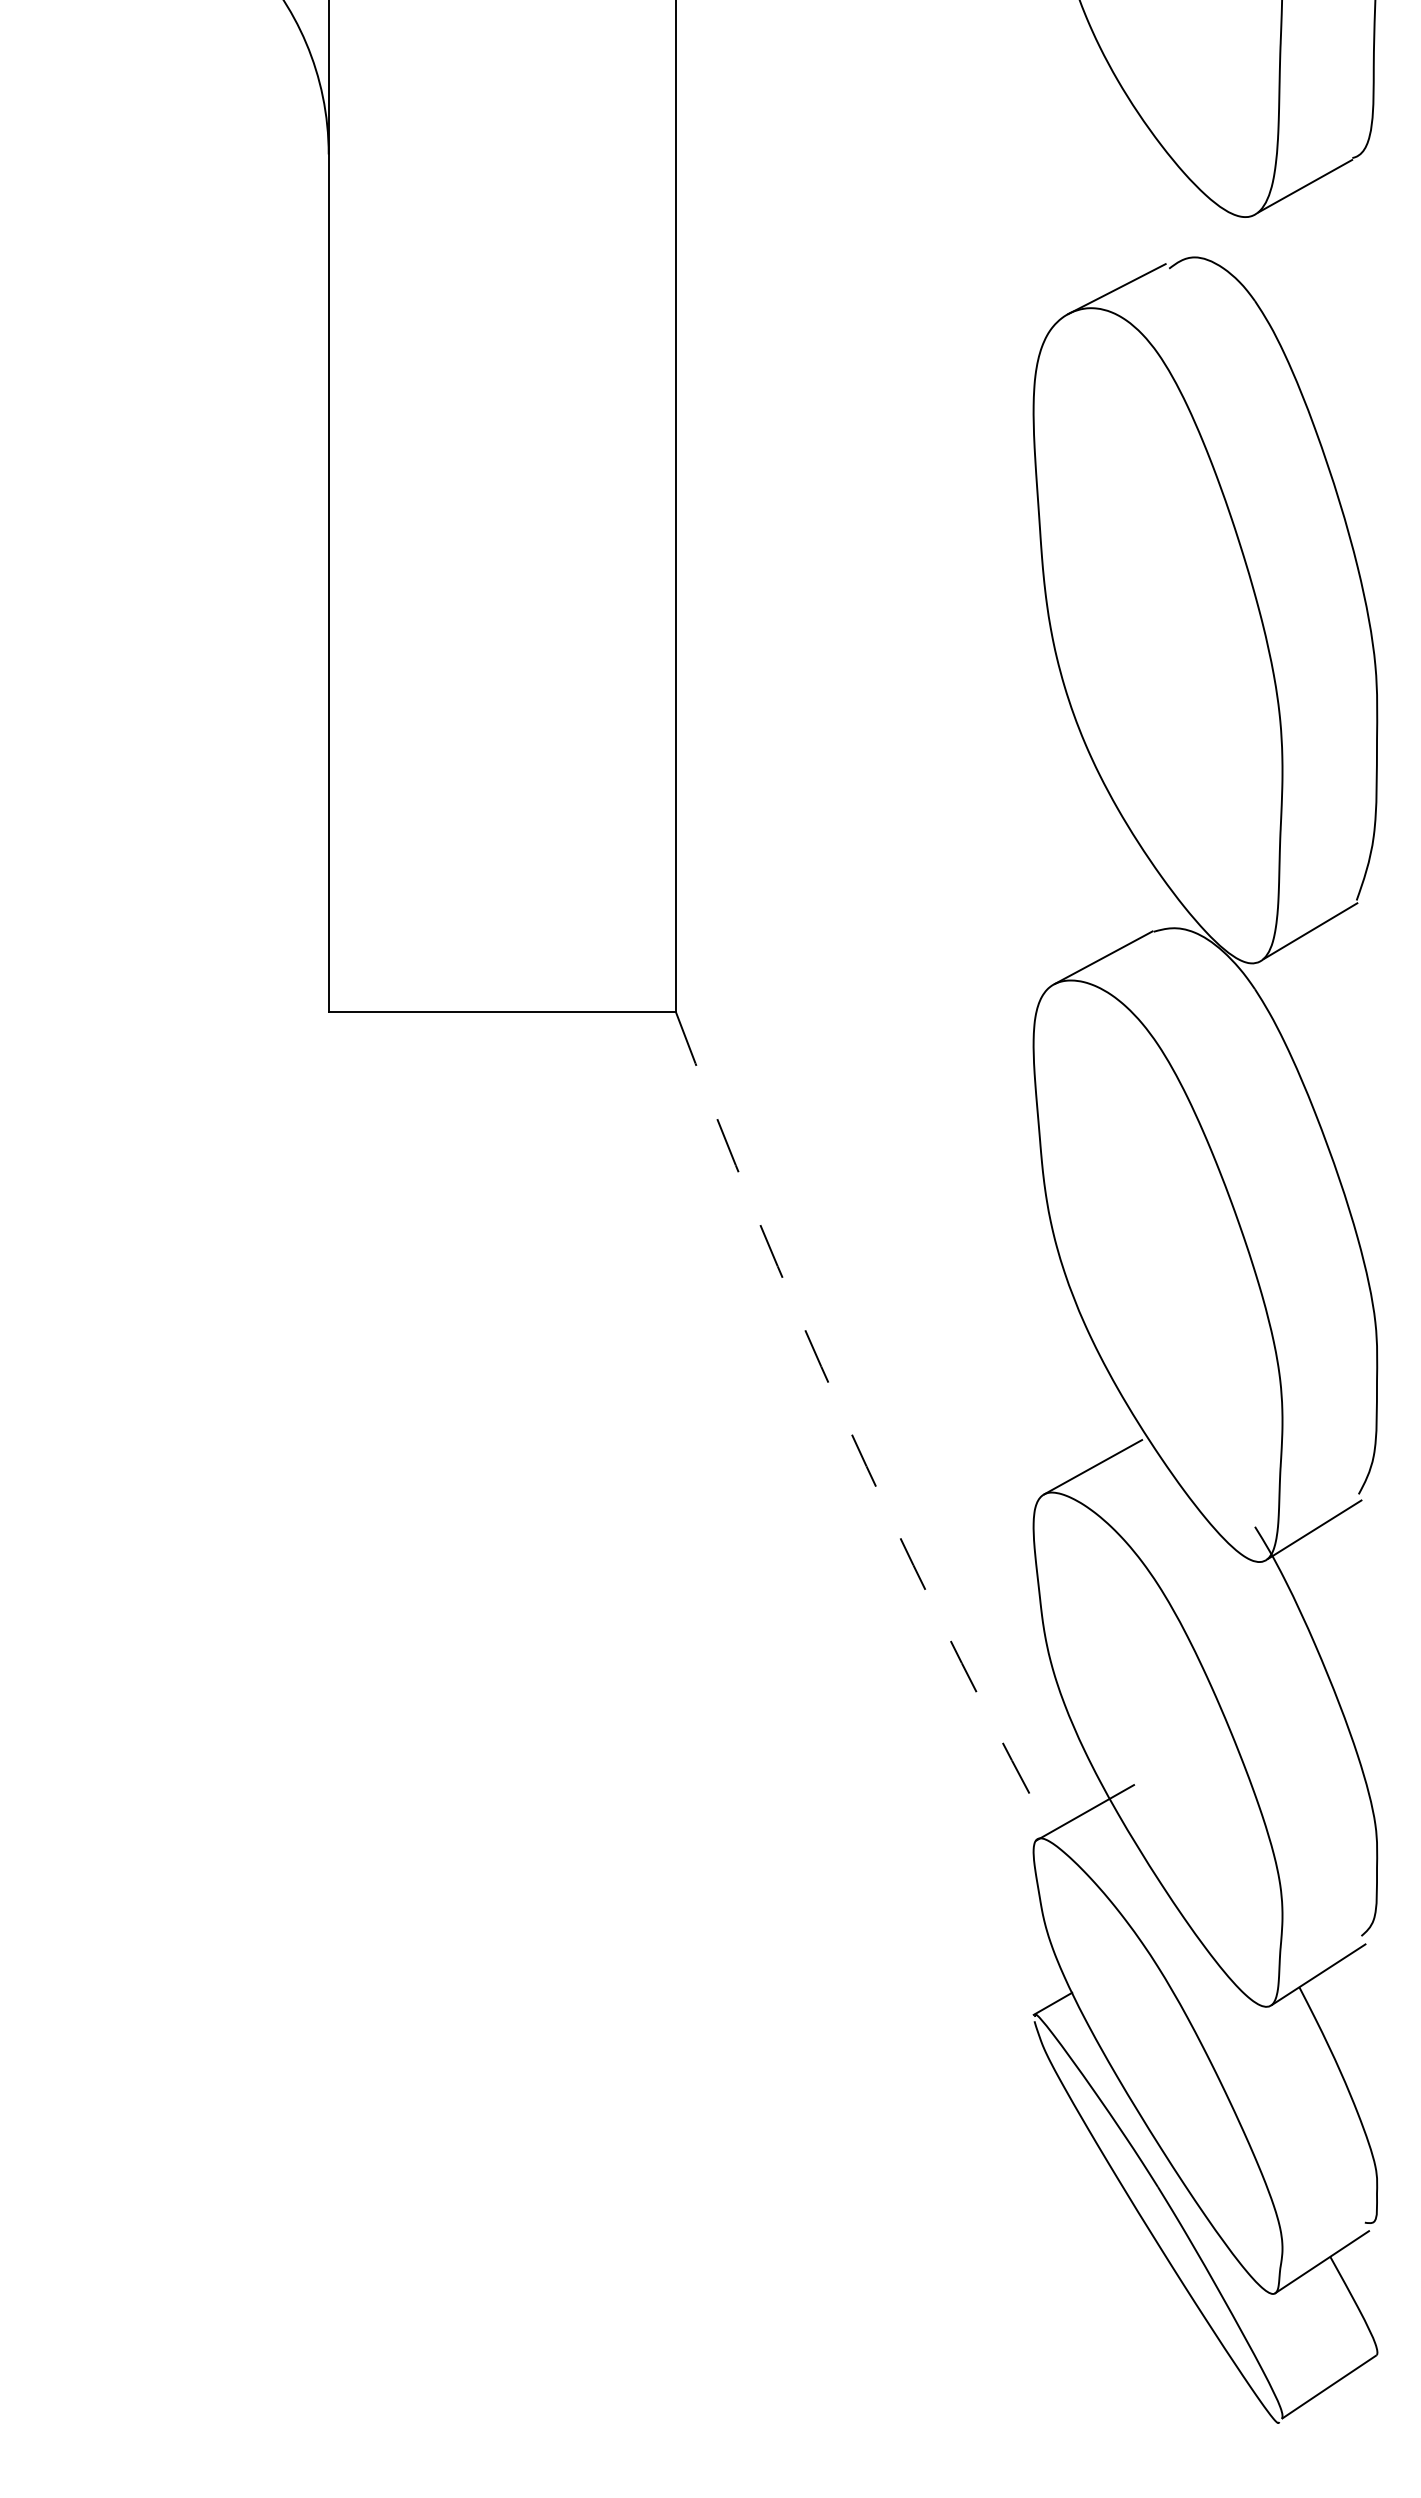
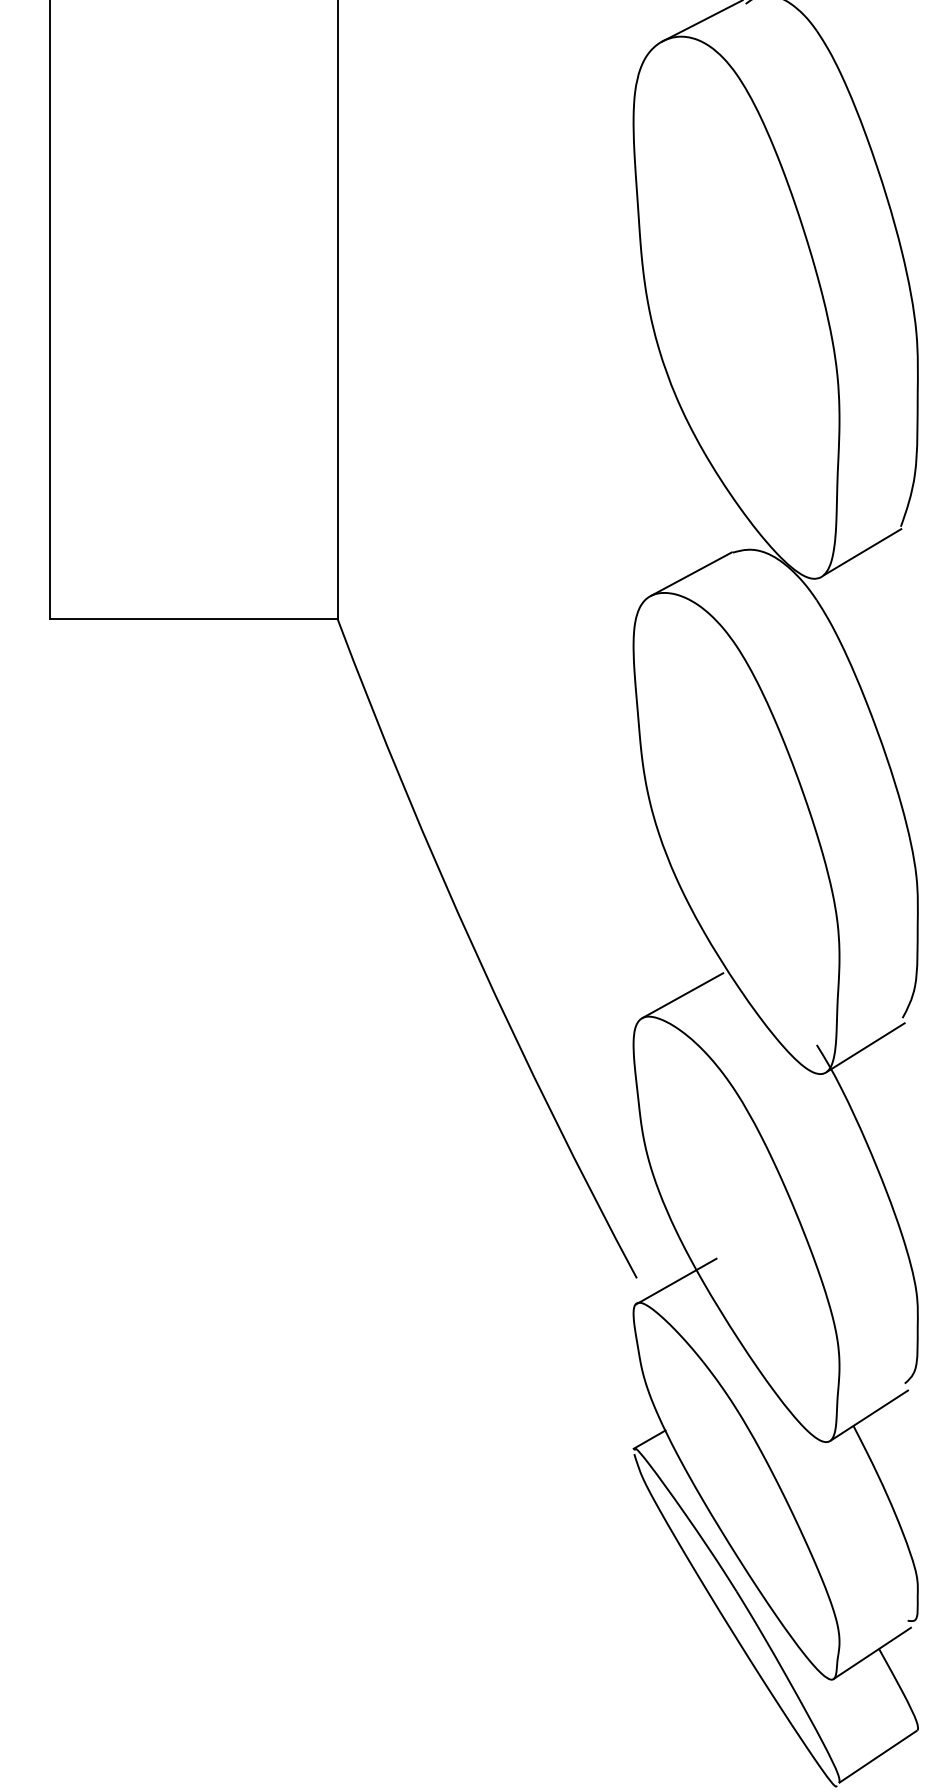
arc: (843, 1416) -> (476, 953), dashed -> solid

